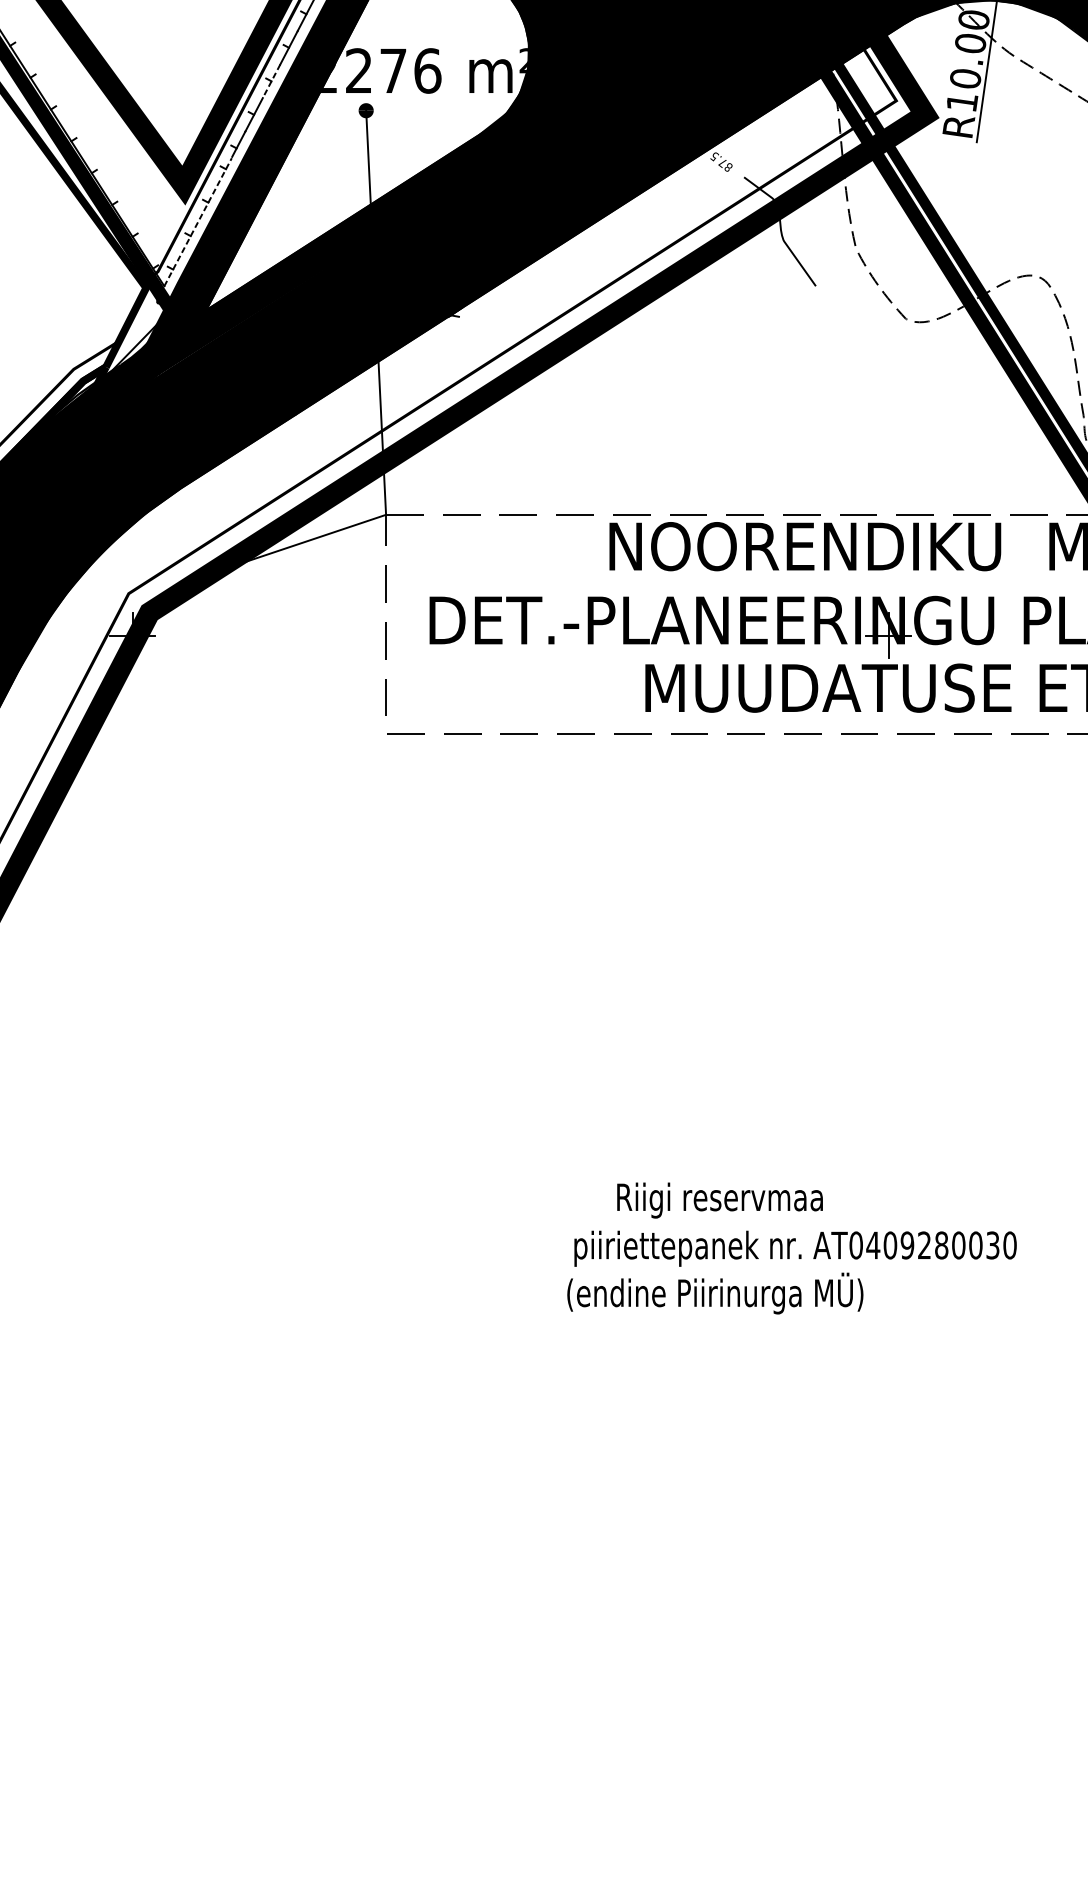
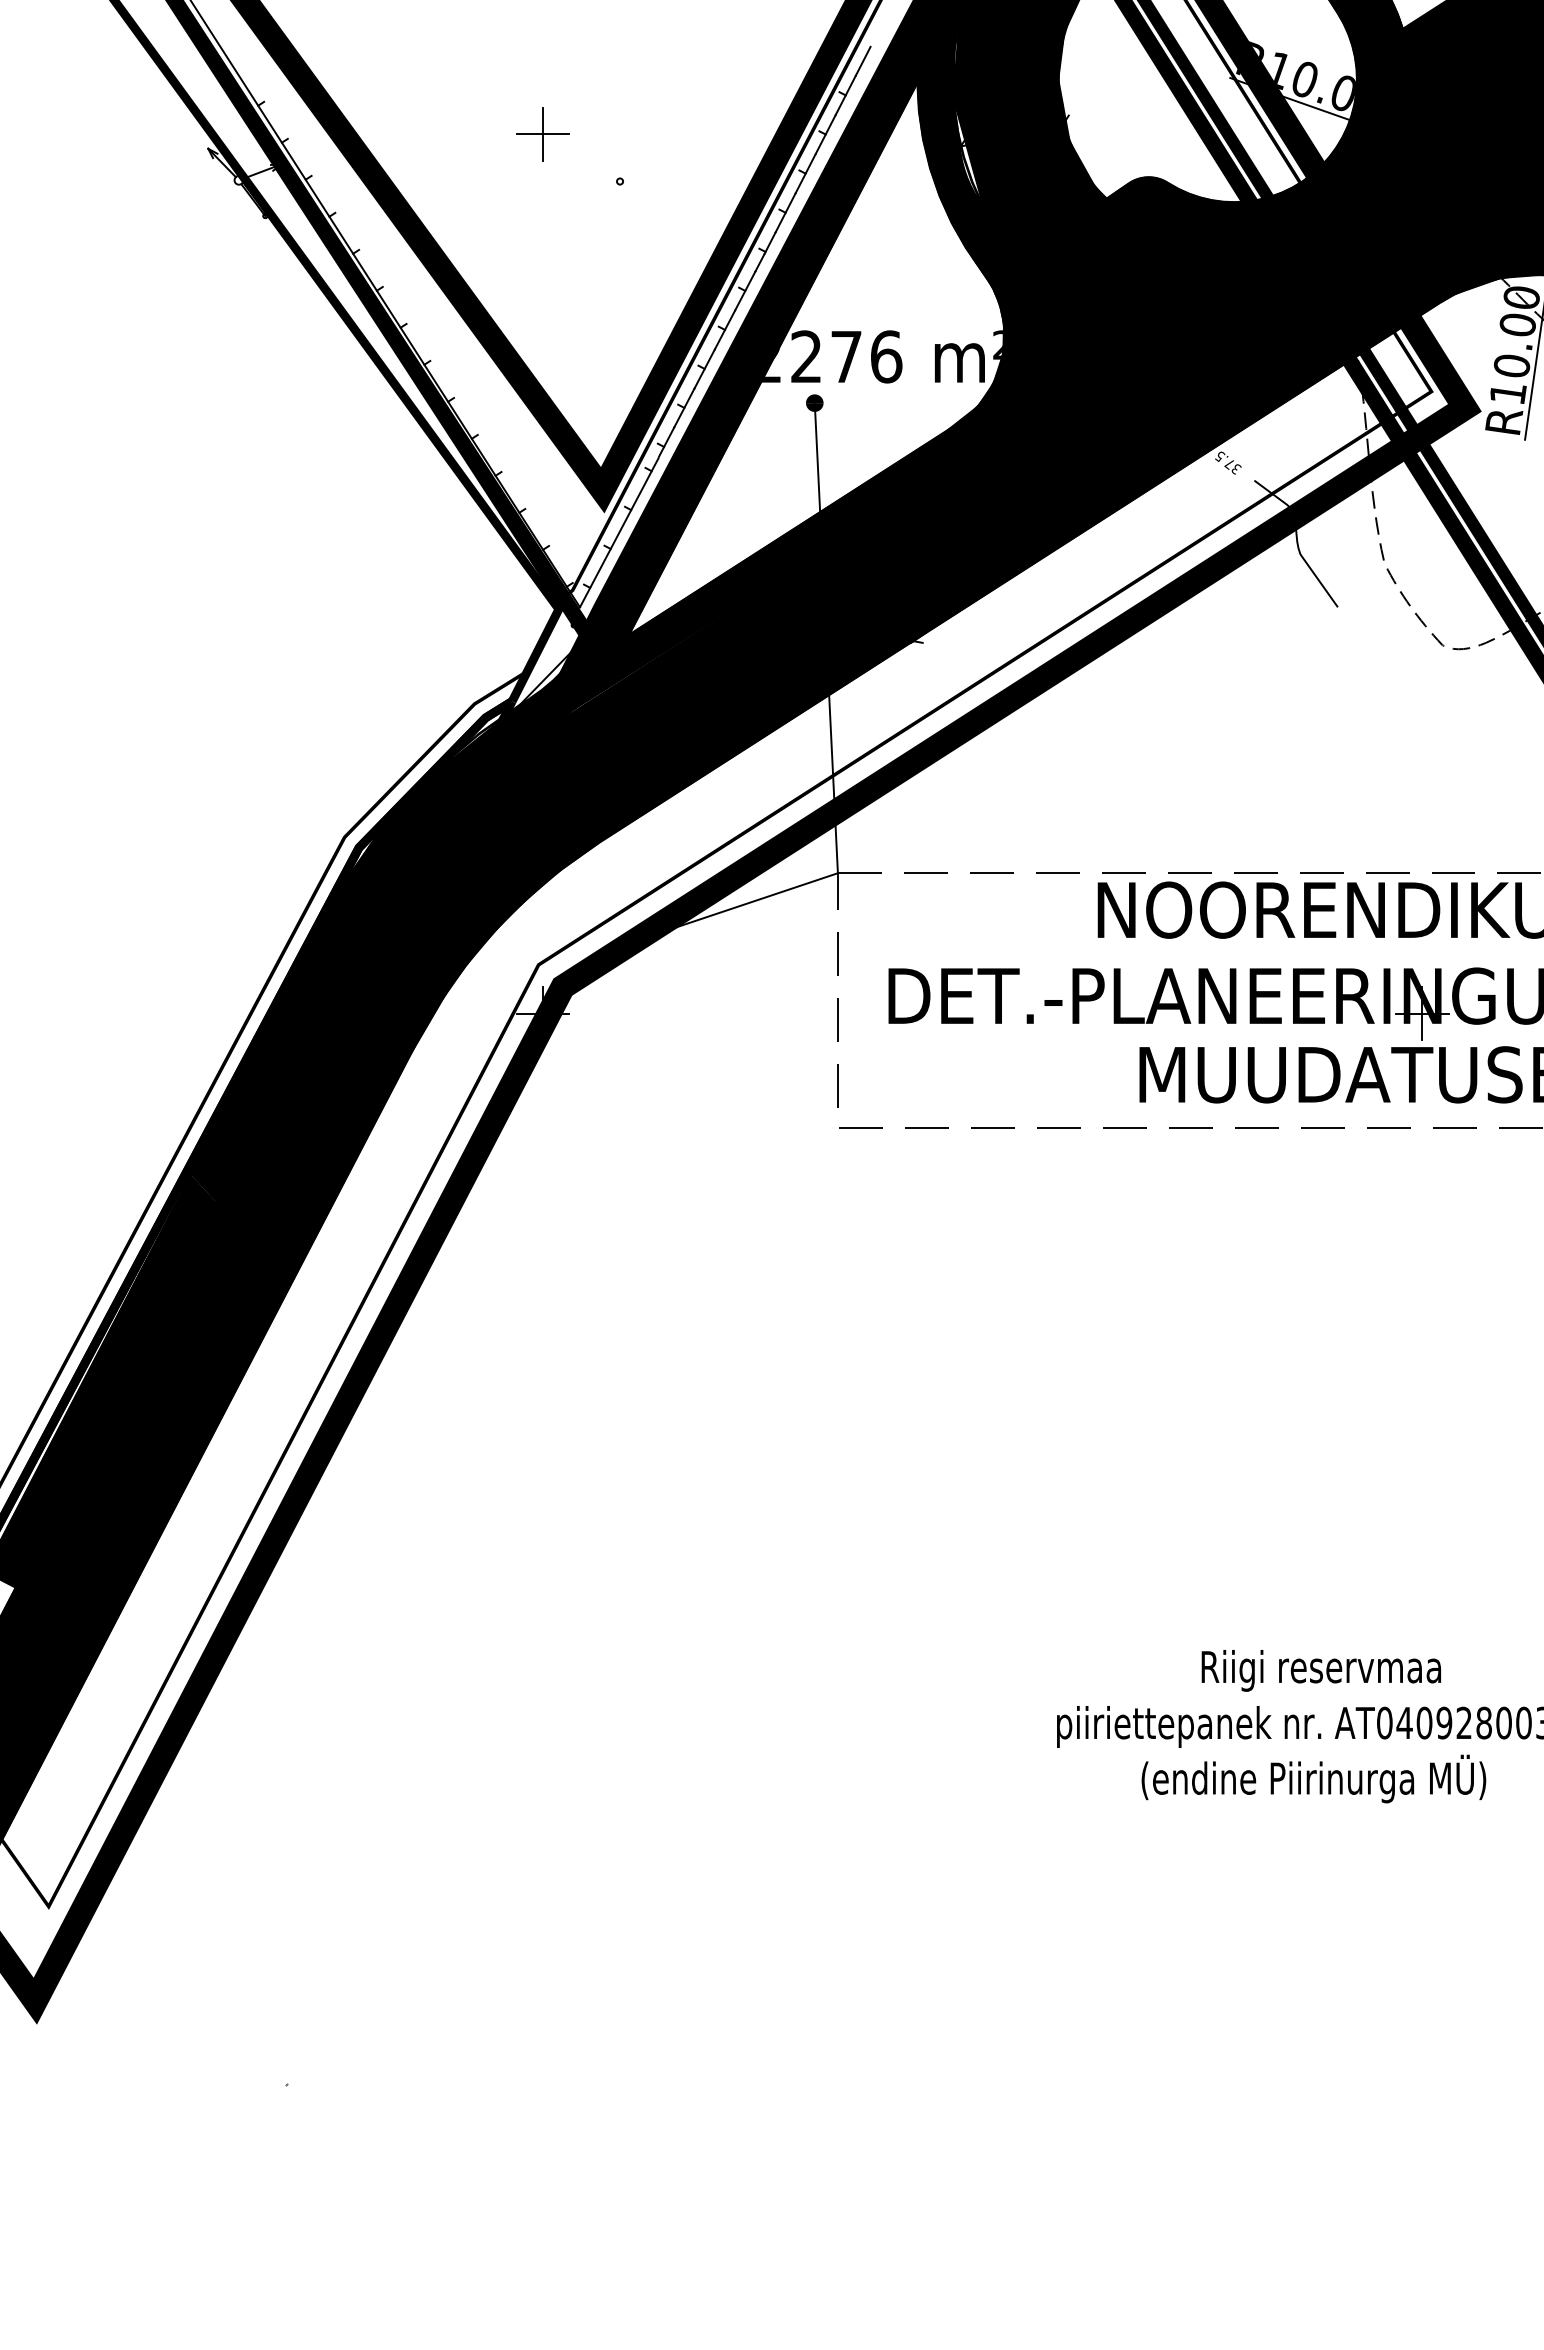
line: (271, 80) -> (704, 368), dashed -> solid
text: (728, 167) -> (1236, 469), 87.5 -> 37.5
line: (198, 221) -> (619, 532), dashed -> solid
text: (719, 1200) -> (1320, 1670), moved
text: (714, 1293) -> (1313, 1778), moved

